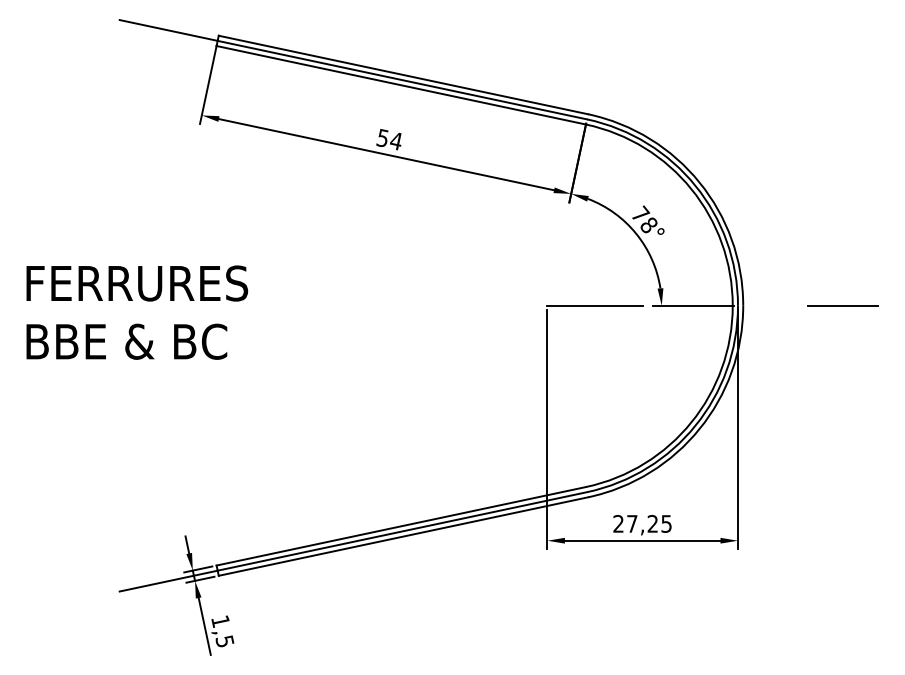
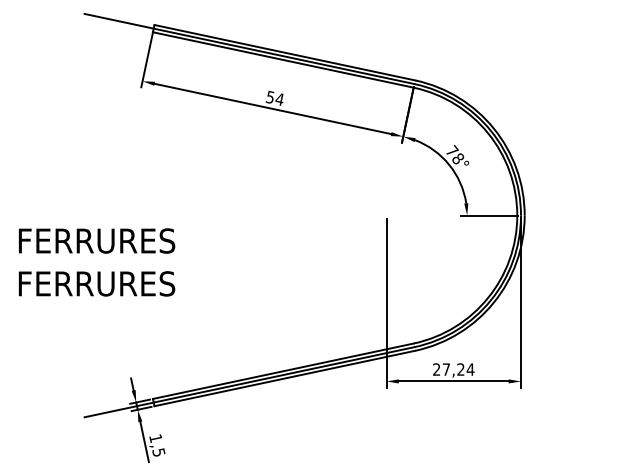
text: (137, 283) -> (97, 283), moved
line: (594, 305) -> (419, 215), removed
line: (842, 305) -> (594, 215), removed
text: (139, 341) -> (98, 240), BBE & BC -> FERRURES
text: (666, 523) -> (470, 369), 27,25 -> 27,24

